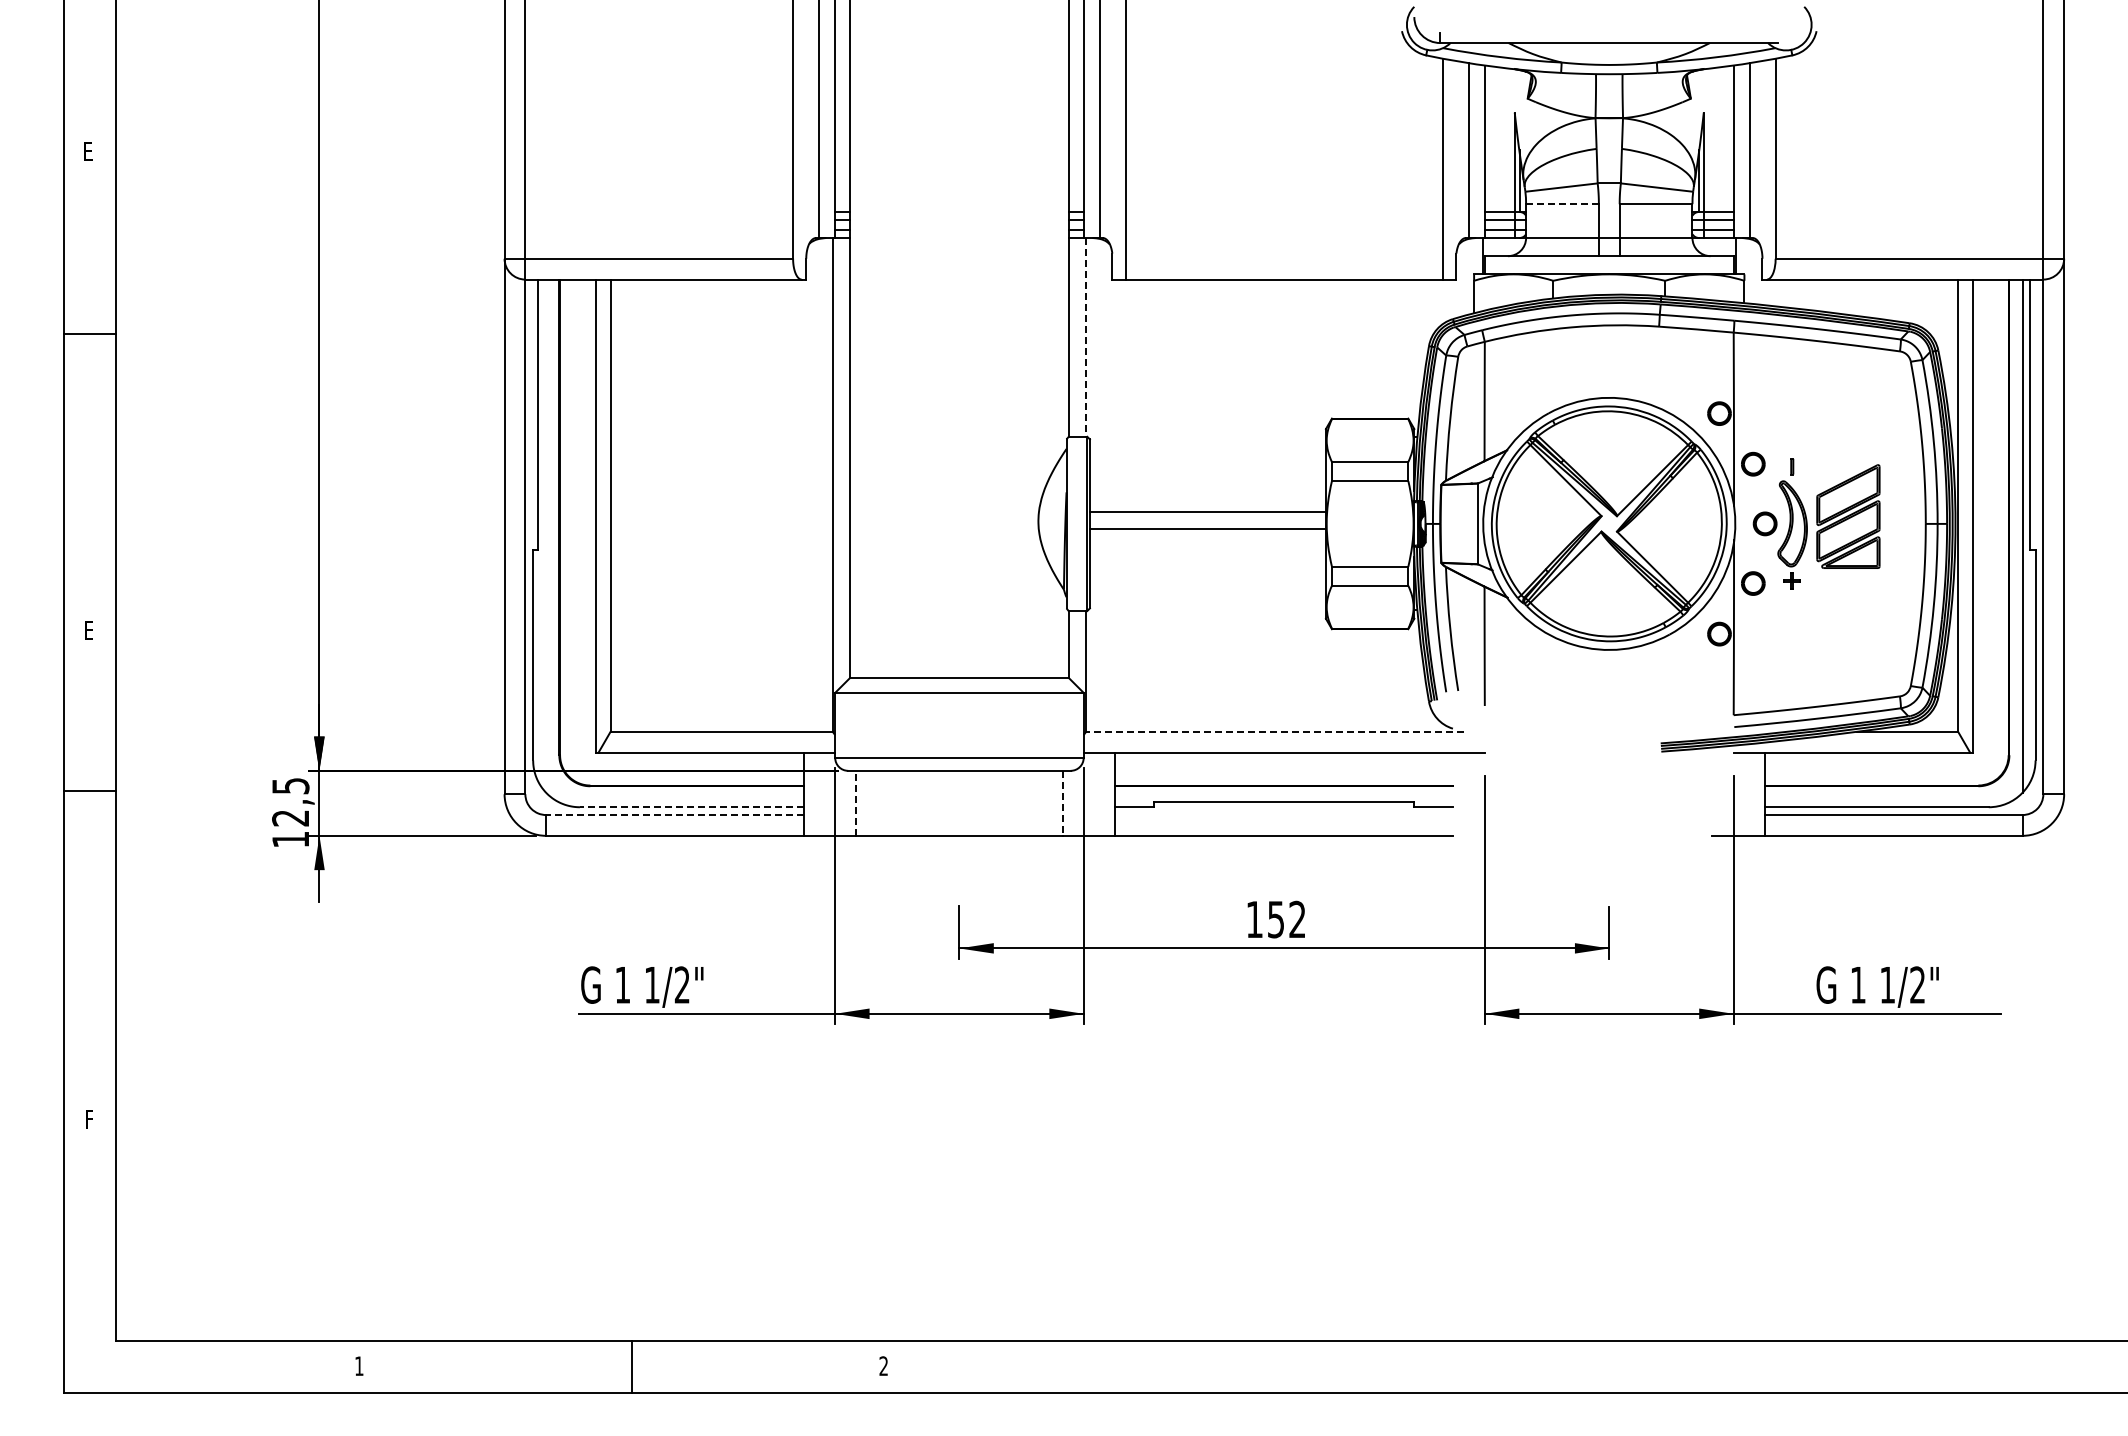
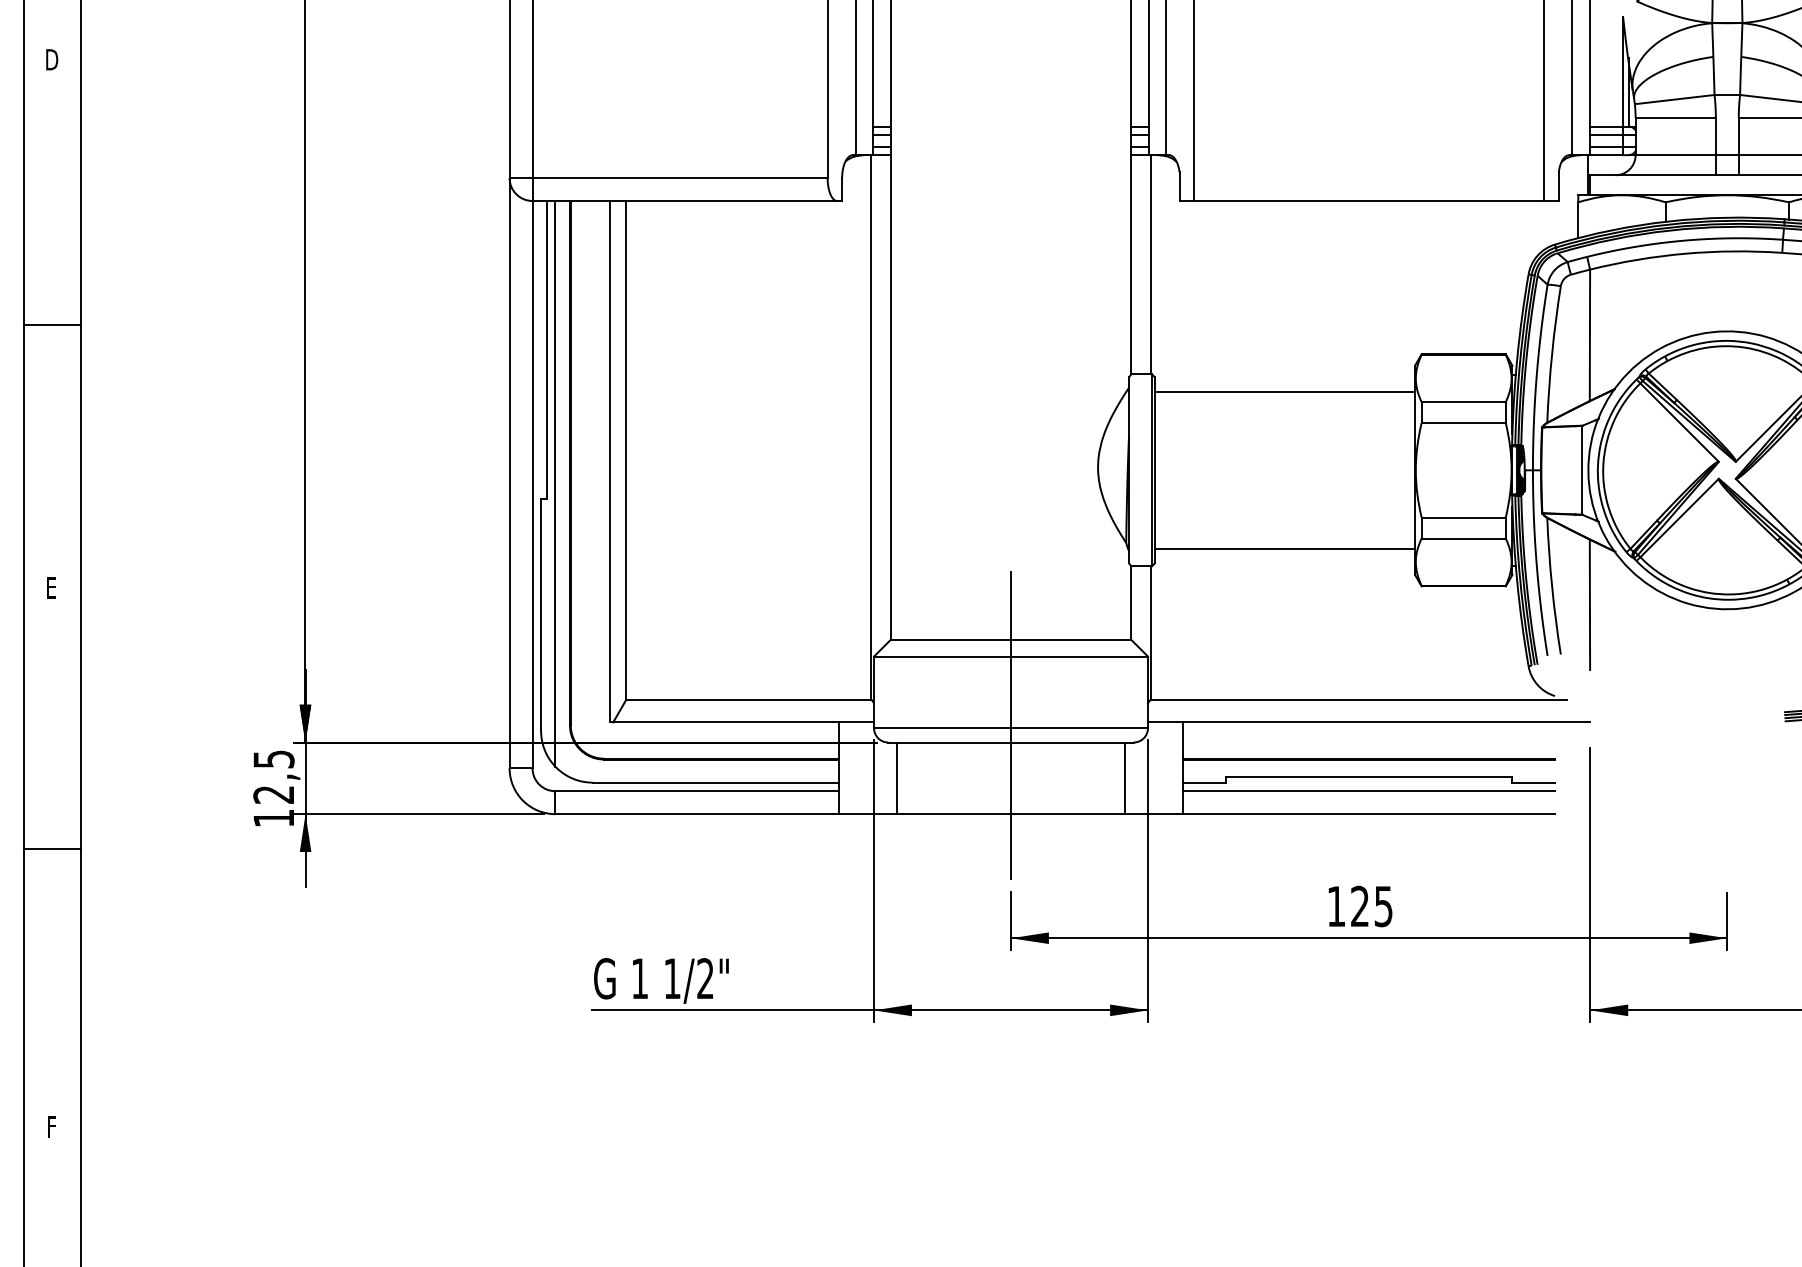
text: (89, 151) -> (52, 59), E -> D
line: (1561, 204) -> (1674, 118), dashed -> solid
line: (89, 334) -> (52, 325), moved
line: (1086, 337) -> (1151, 264), dashed -> solid
line: (1207, 511) -> (1284, 548), moved
line: (1207, 528) -> (1284, 391), moved
line: (546, 535) -> (555, 483), added
line: (1275, 731) -> (1359, 699), dashed -> solid
line: (959, 755) -> (1011, 725), added
line: (89, 791) -> (52, 849), moved
line: (856, 802) -> (897, 777), dashed -> solid
line: (1062, 803) -> (1124, 778), dashed -> solid
line: (691, 807) -> (715, 782), dashed -> solid
line: (674, 815) -> (696, 791), dashed -> solid
line: (1284, 815) -> (1369, 791), added
text: (1286, 919) -> (1371, 906), 152 -> 125

